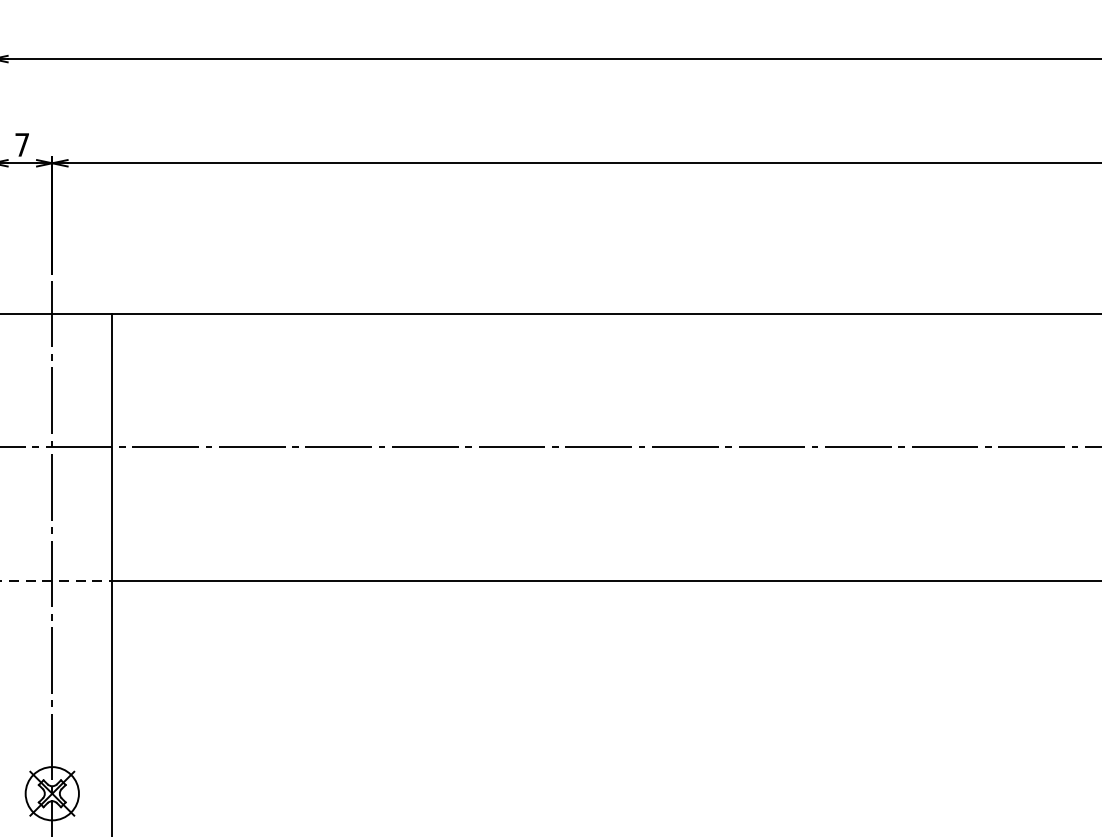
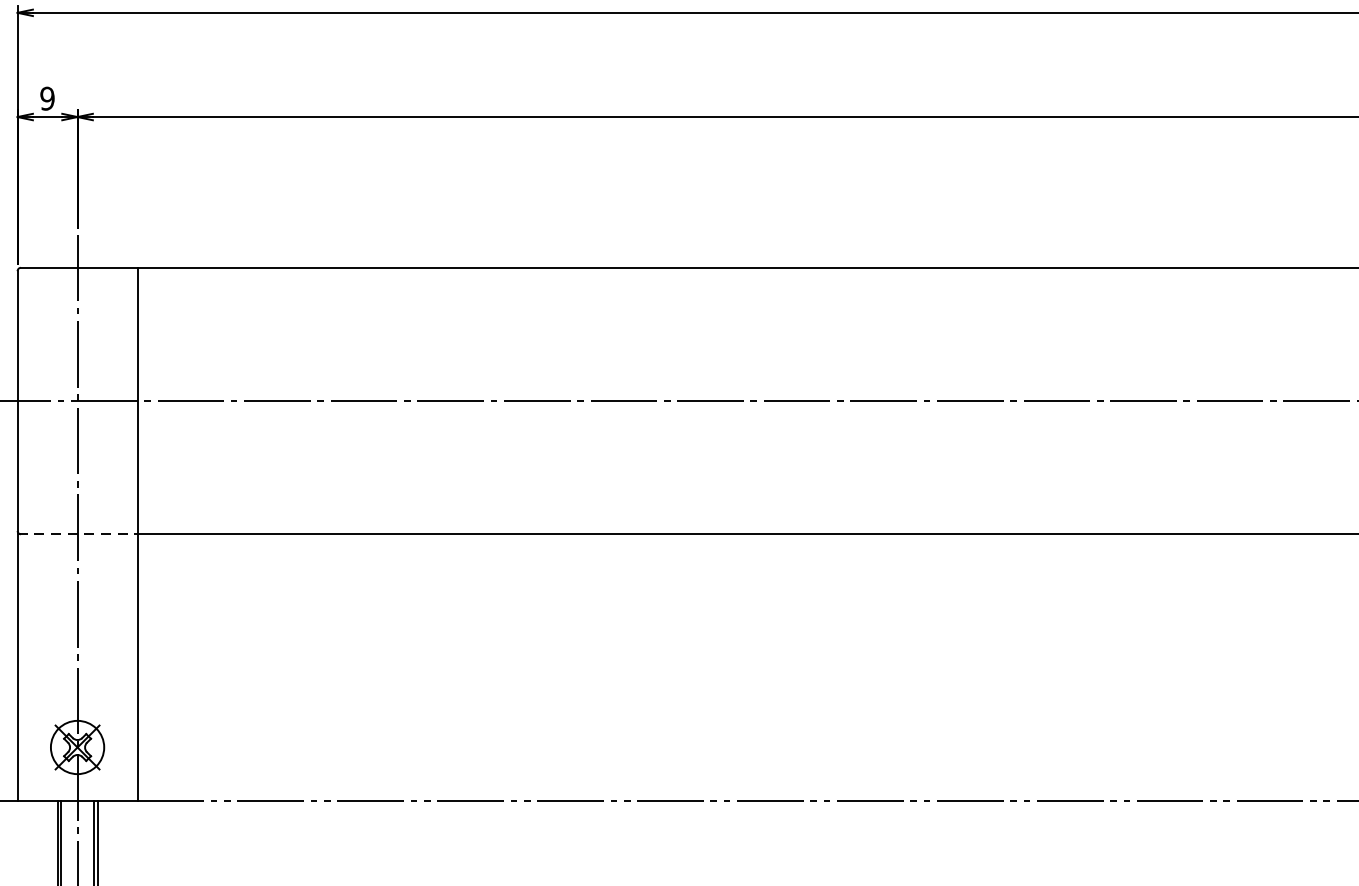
text: (22, 144) -> (47, 98), 7 -> 9

